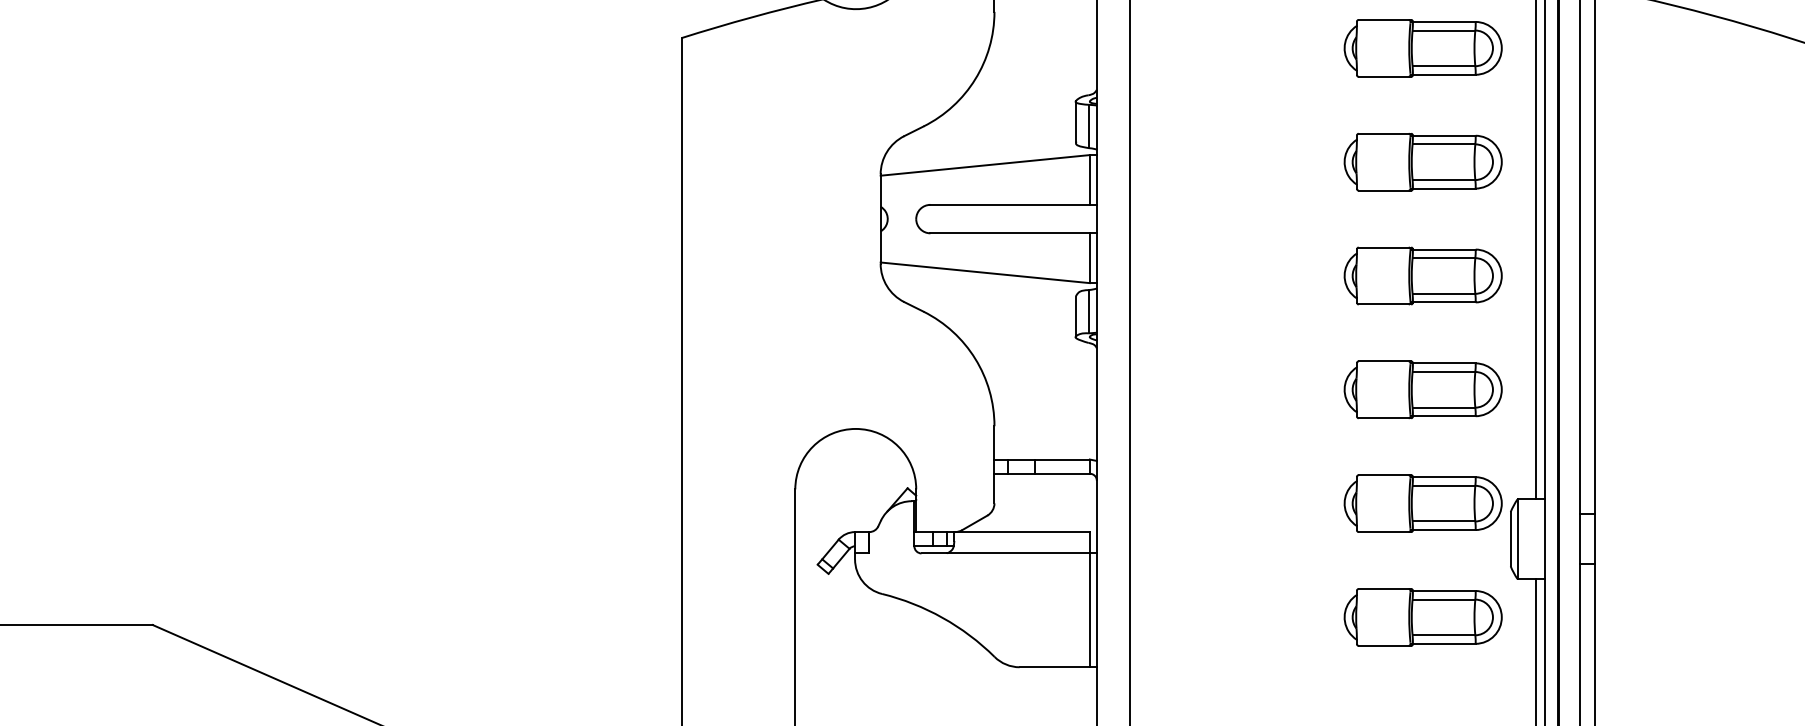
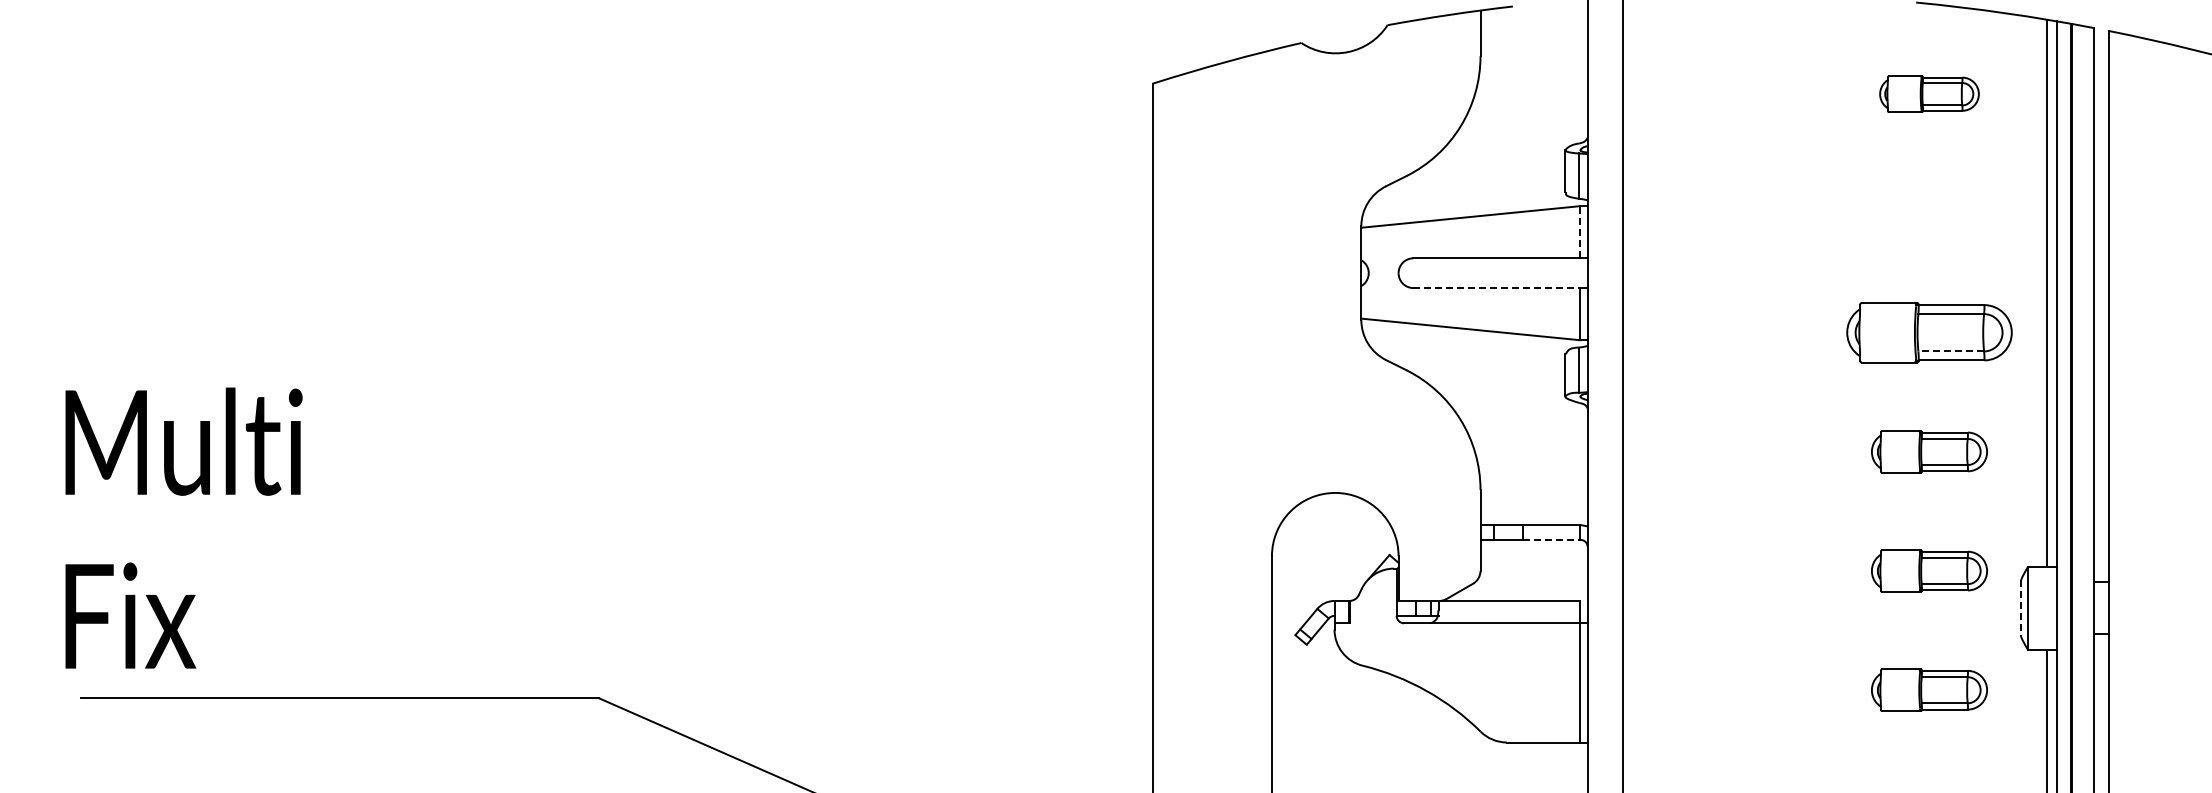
part: (1423, 47) -> (1929, 93), size x0.6
part: (1423, 162) -> (1929, 213), removed
line: (1089, 179) -> (1580, 231), solid -> dashed
line: (1010, 233) -> (1497, 288), solid -> dashed
line: (1444, 293) -> (1951, 351), solid -> dashed
part: (1423, 389) -> (1929, 451), size x0.7
line: (1063, 473) -> (1552, 539), solid -> dashed
part: (1423, 503) -> (1929, 570), size x0.7
line: (1511, 539) -> (2021, 608), solid -> dashed
part: (1423, 616) -> (1929, 689), size x0.7

